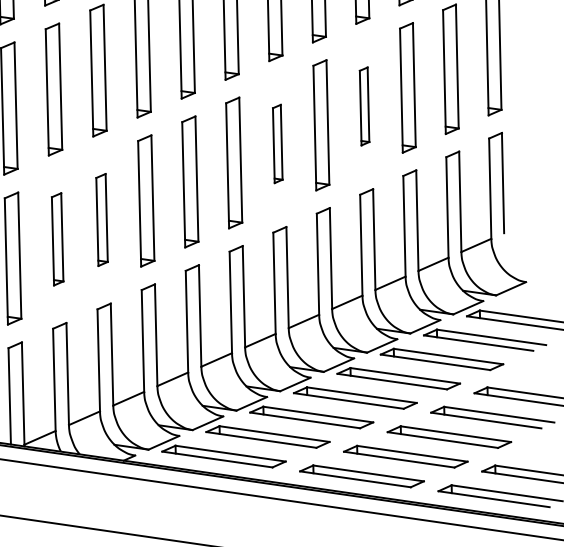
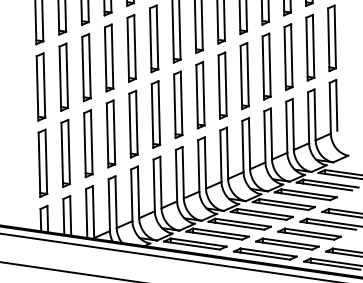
part: (364, 106) -> (266, 66), size x1.67
part: (277, 143) -> (222, 85), size x1.67
part: (102, 218) -> (133, 123), size x1.43
part: (56, 238) -> (110, 133), size x1.43

